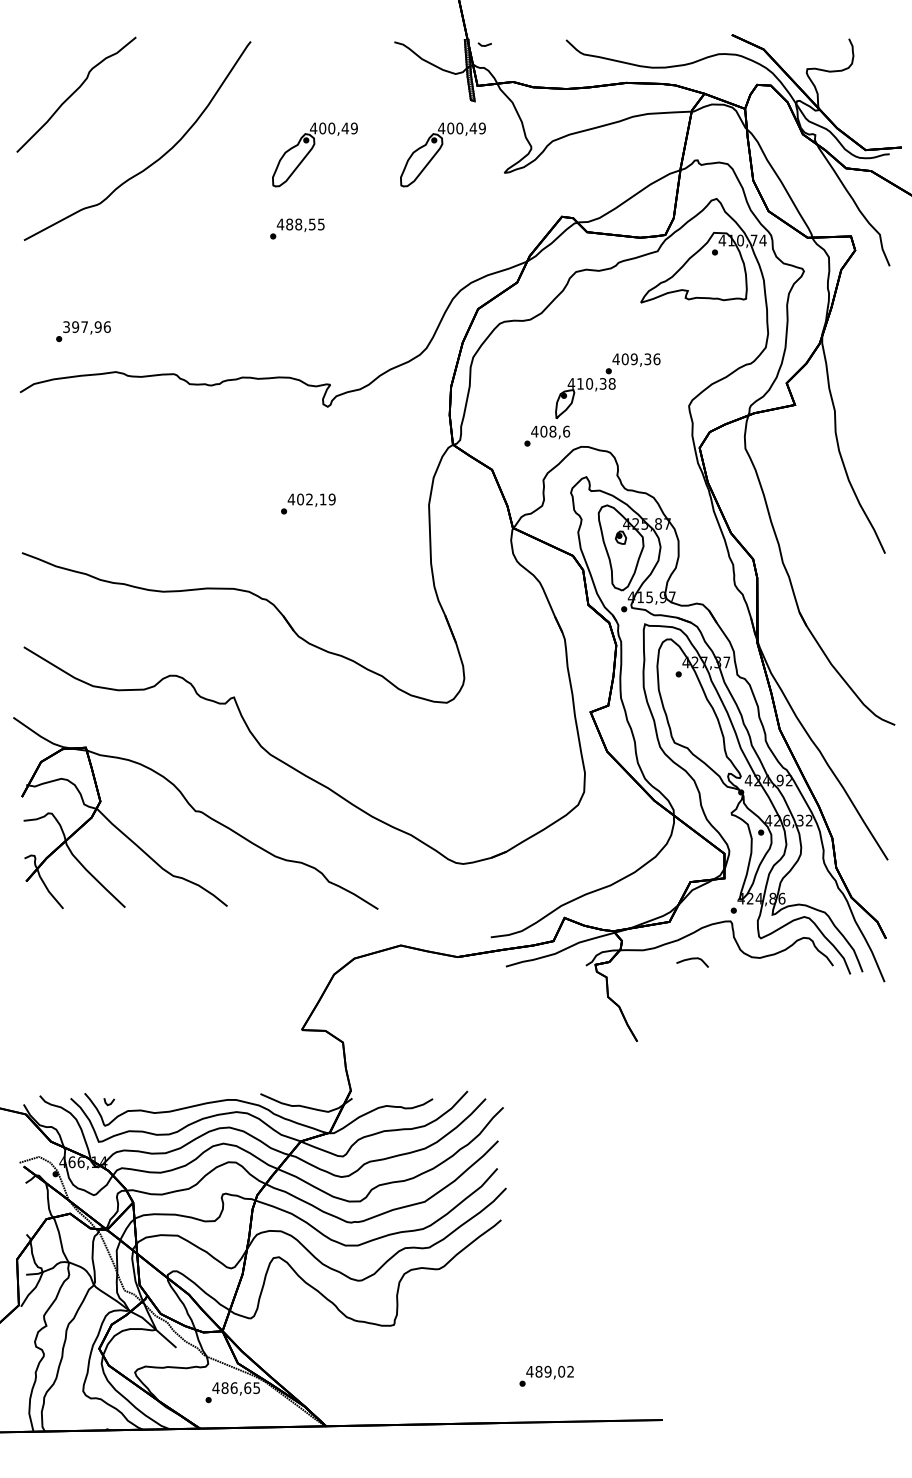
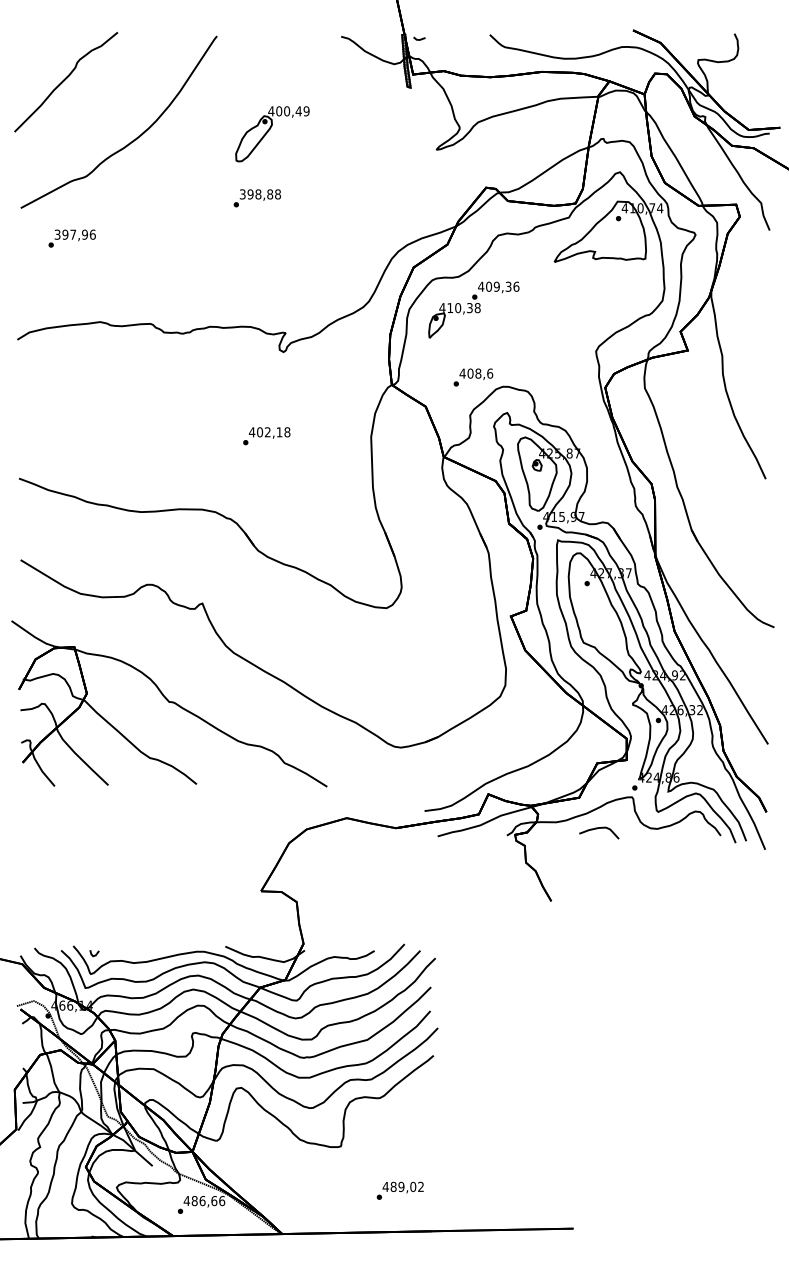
part: (442, 154) -> (382, 133), removed
text: (300, 224) -> (259, 194), 488,55 -> 398,88
text: (83, 331) -> (72, 238), moved
part: (607, 386) -> (473, 310), moved
text: (331, 499) -> (286, 432), 402,19 -> 402,18
part: (692, 962) -> (599, 832), size x1.43
text: (546, 1375) -> (400, 1190), moved
text: (256, 1387) -> (221, 1200), 486,65 -> 486,66

